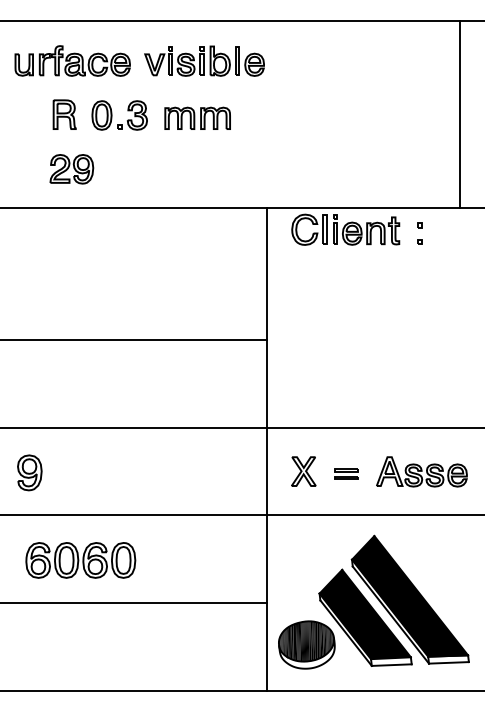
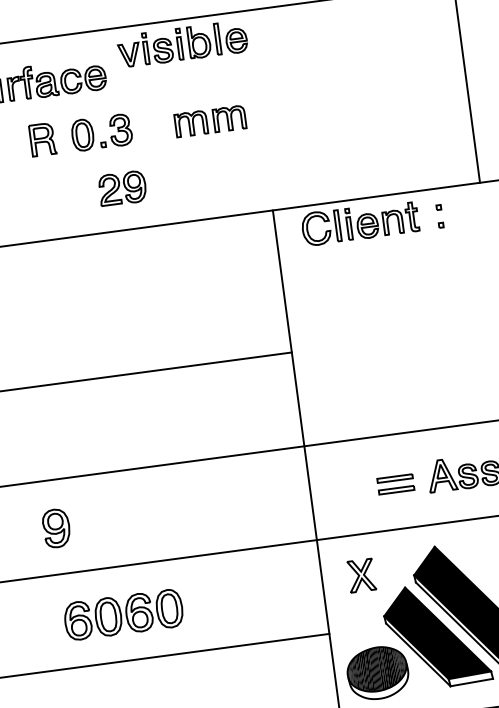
part: (204, 60) -> (182, 43), moved
part: (197, 117) -> (210, 120), moved
part: (71, 169) -> (122, 188), moved
part: (303, 471) -> (361, 575), moved
part: (346, 473) -> (395, 483), size x1.4

